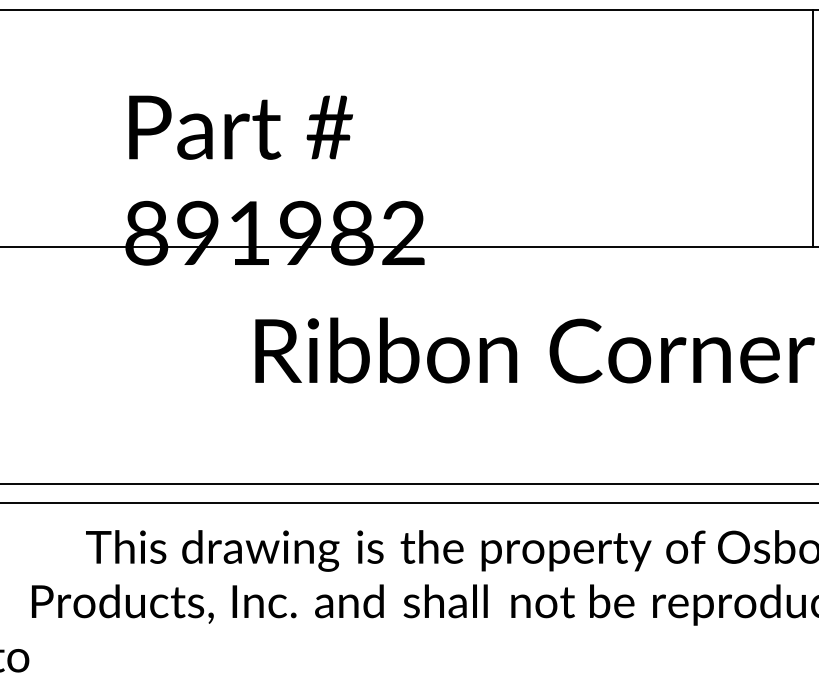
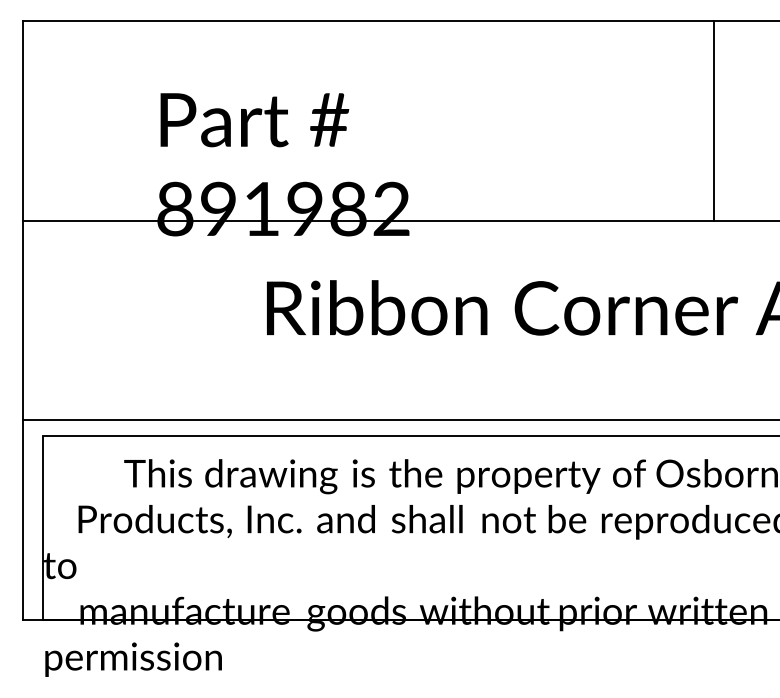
line: (812, 128) -> (714, 120), moved

